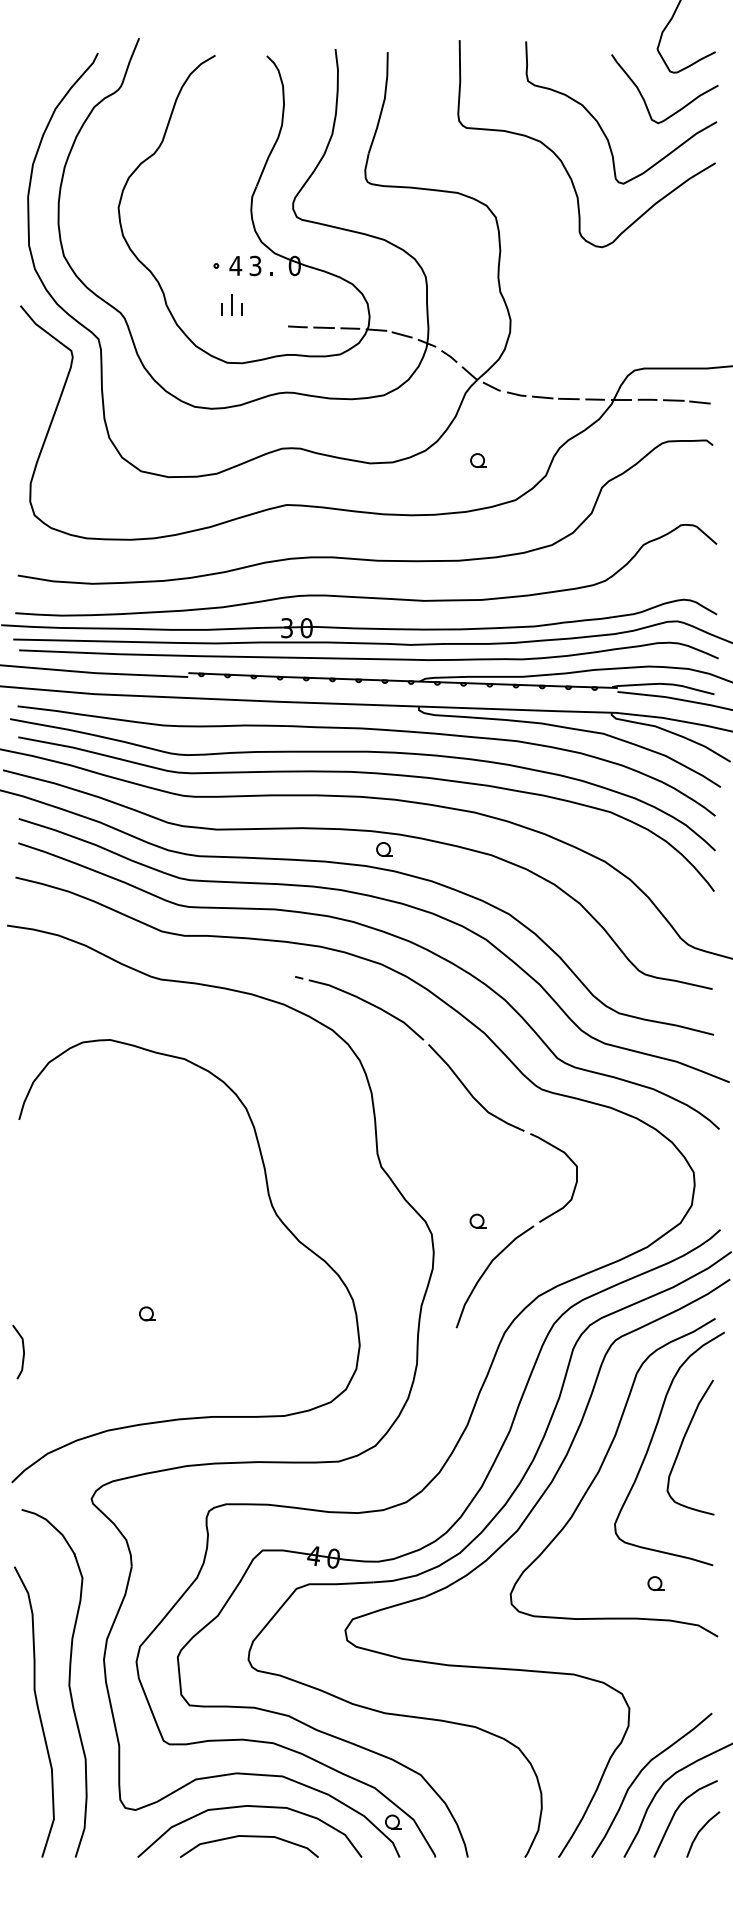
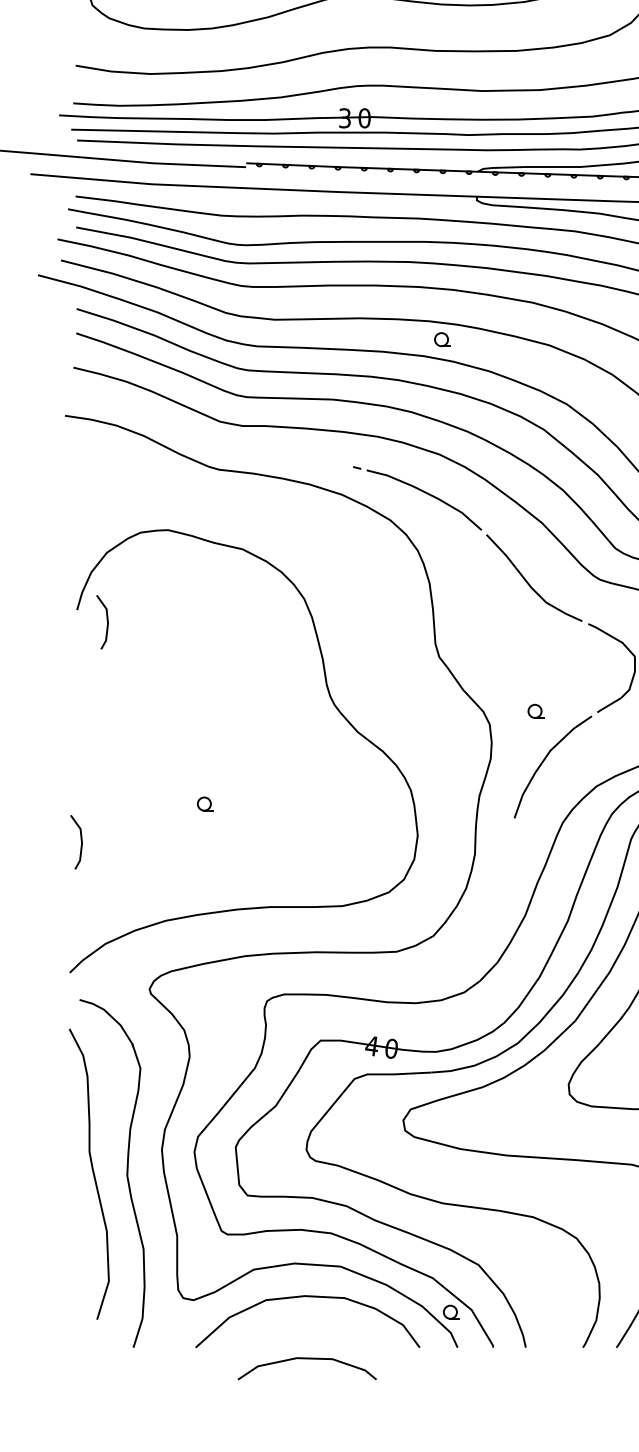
line: (48, 1130) -> (106, 620), added
curve: (37, 1711) -> (92, 1173), moved
curve: (248, 1837) -> (306, 1359), moved

